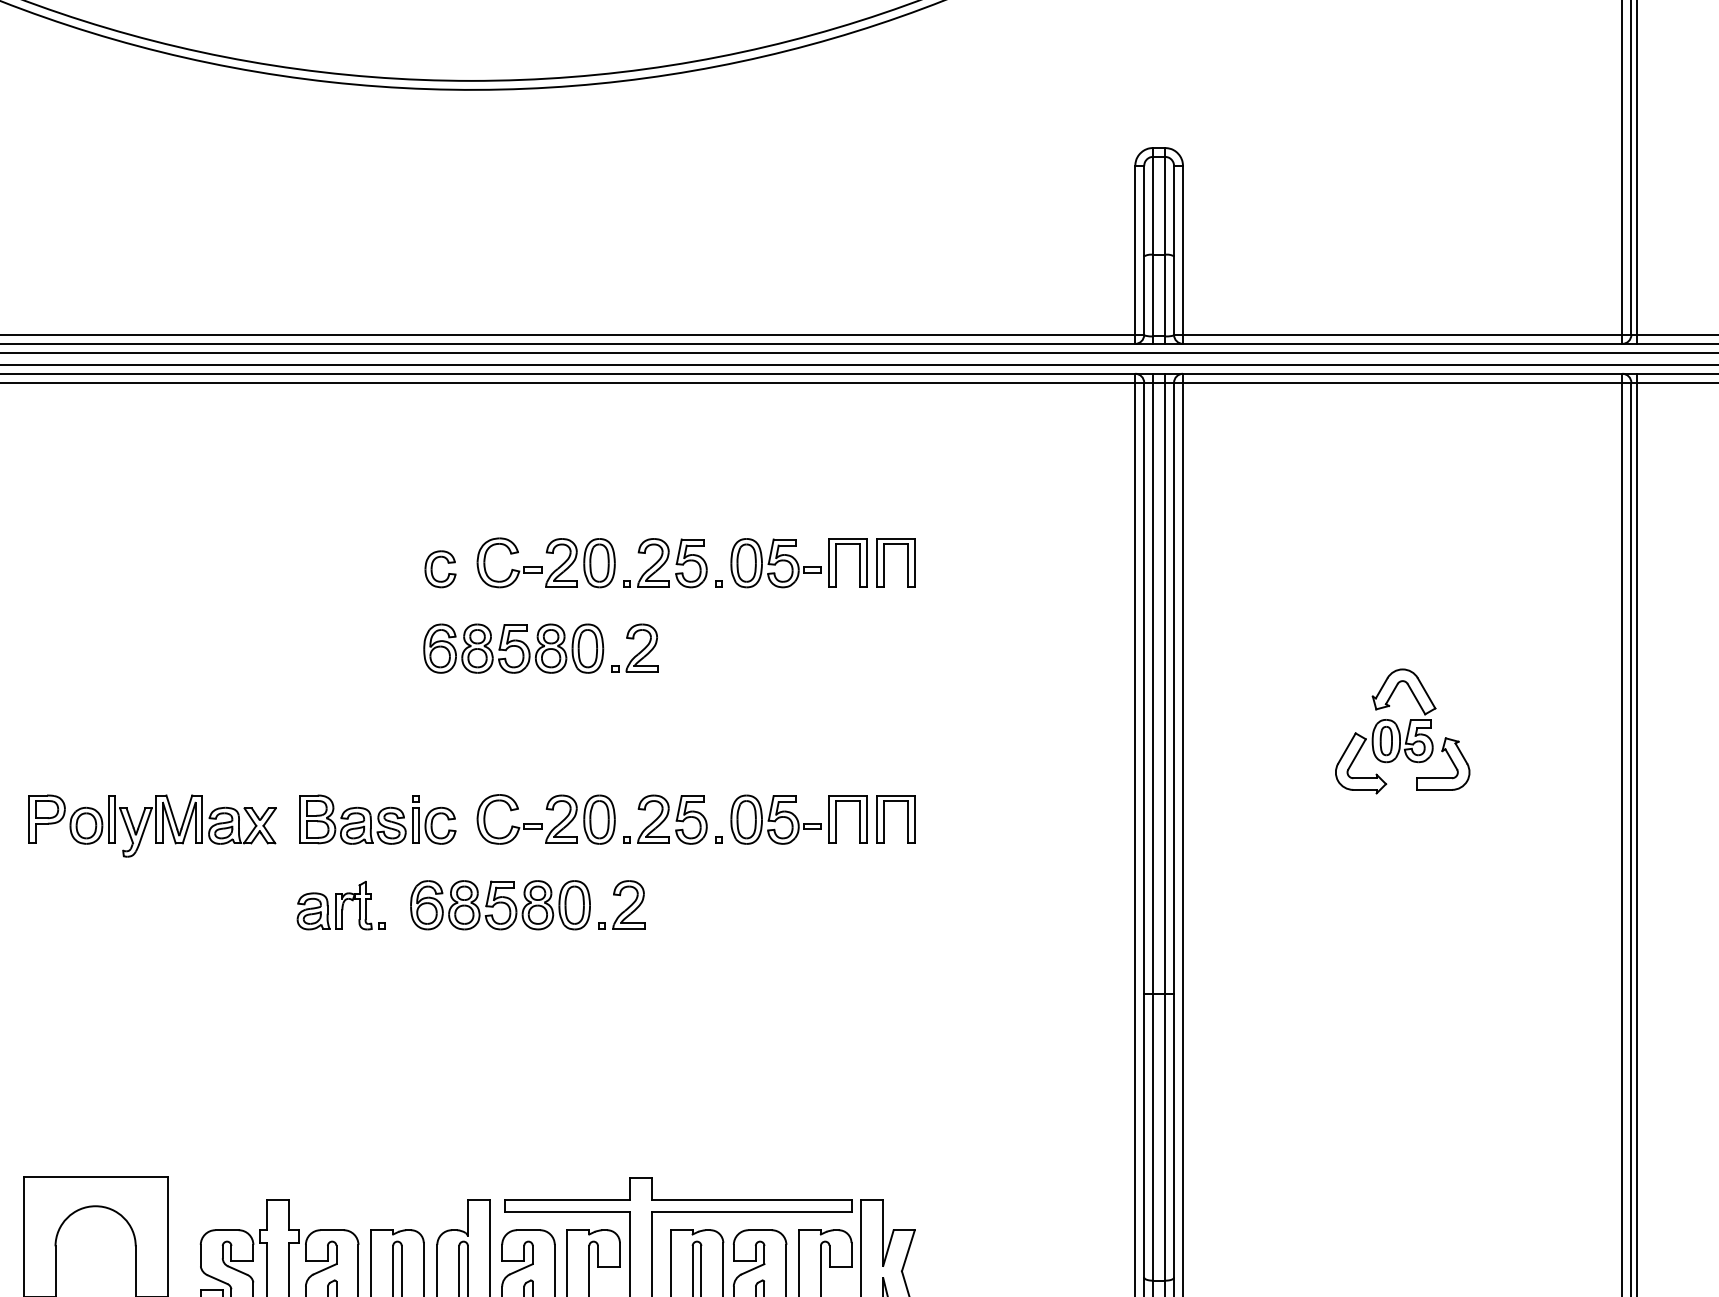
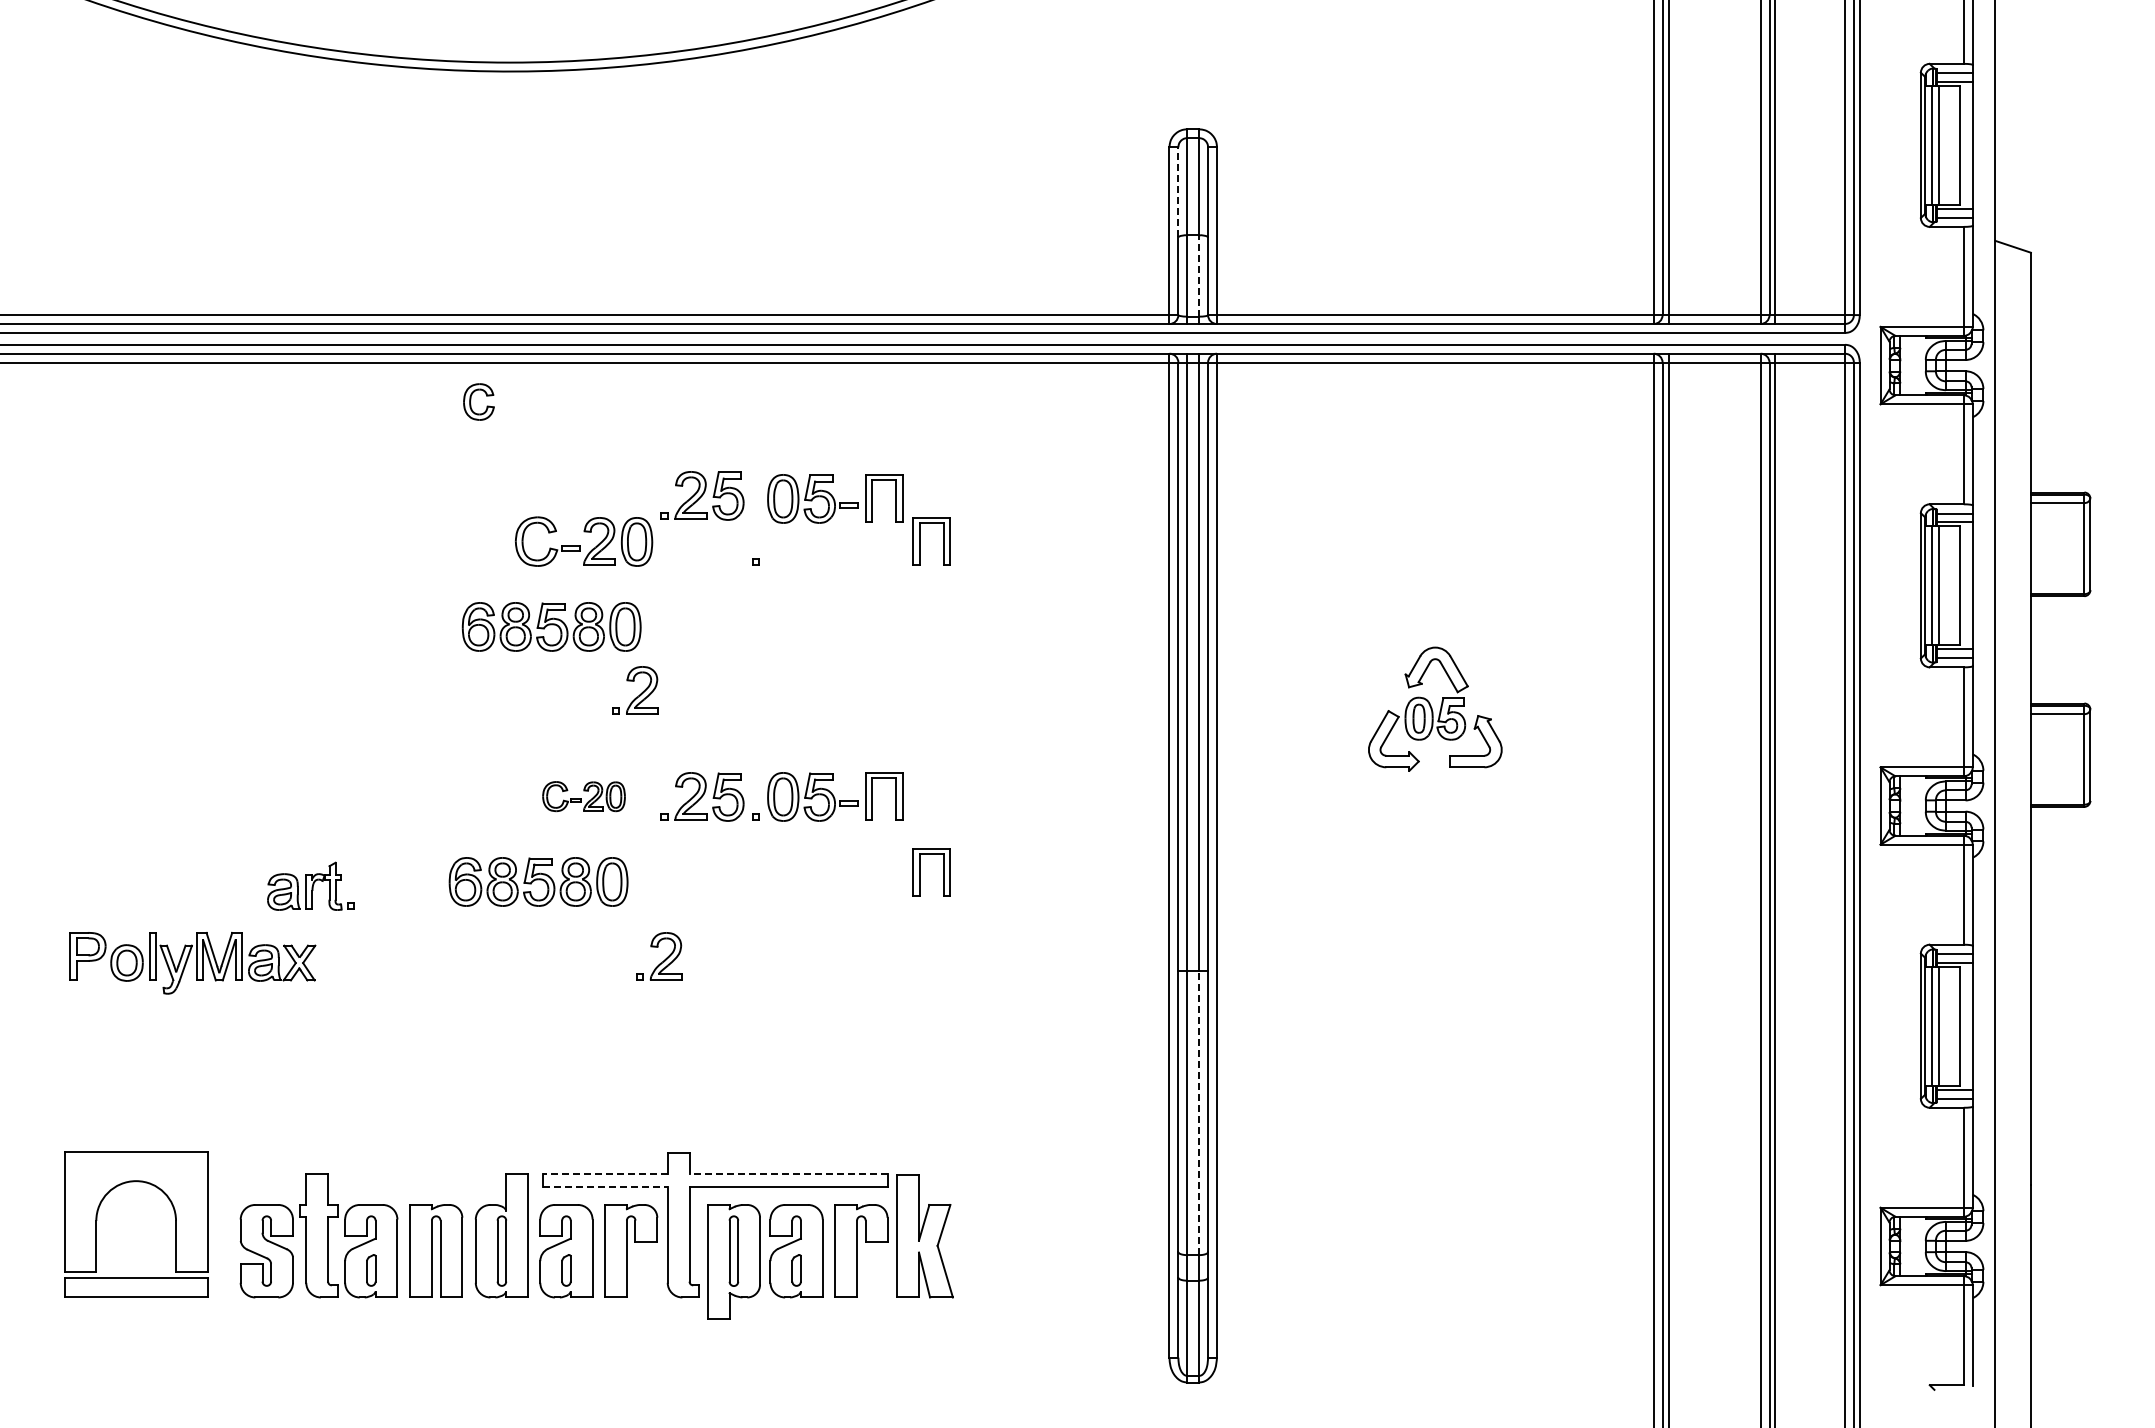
line: (1144, 211) -> (1178, 192), solid -> dashed
line: (1165, 296) -> (1199, 276), solid -> dashed
part: (665, 562) -> (702, 495), moved
part: (799, 562) -> (835, 498), moved
part: (432, 567) -> (471, 400), moved
part: (635, 648) -> (635, 690), moved
part: (377, 819) -> (416, 796), removed
part: (545, 819) -> (583, 796), size x0.6
part: (884, 819) -> (920, 872), moved
part: (152, 826) -> (192, 963), moved
part: (340, 904) -> (310, 885), moved
part: (622, 904) -> (659, 956), moved
line: (1165, 1137) -> (1199, 1112), solid -> dashed
line: (566, 1199) -> (604, 1174), solid -> dashed
line: (751, 1199) -> (788, 1174), solid -> dashed
line: (567, 1211) -> (605, 1186), solid -> dashed

